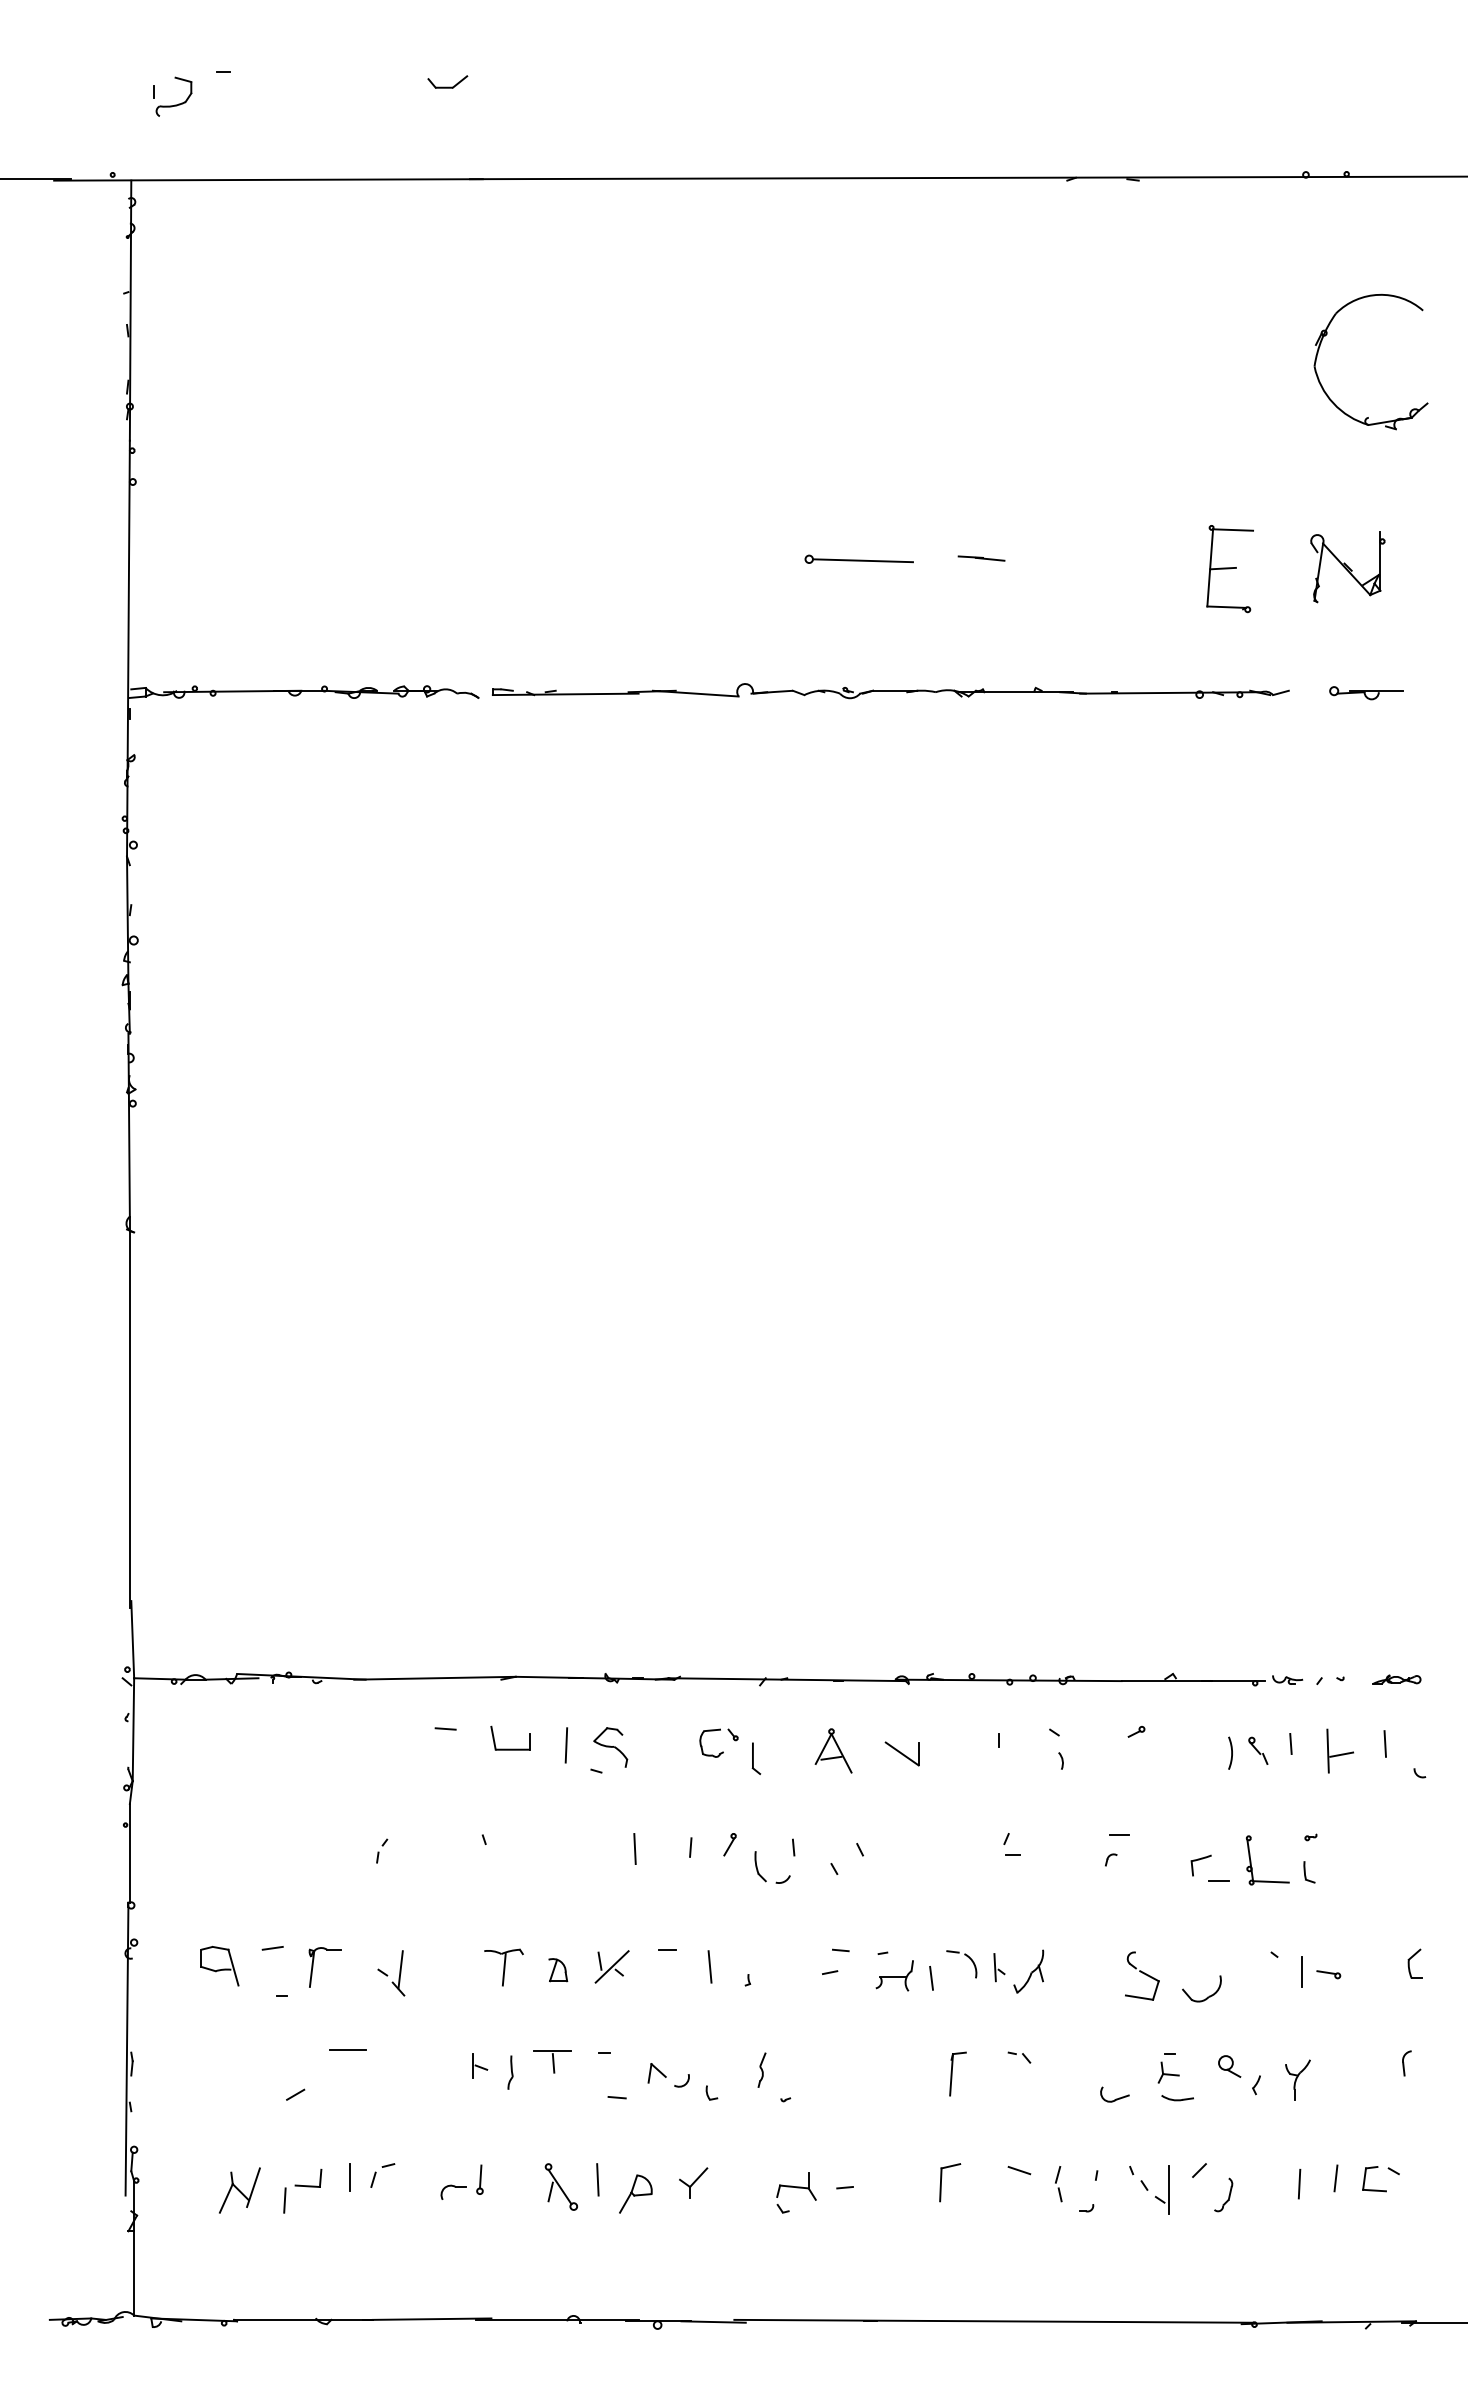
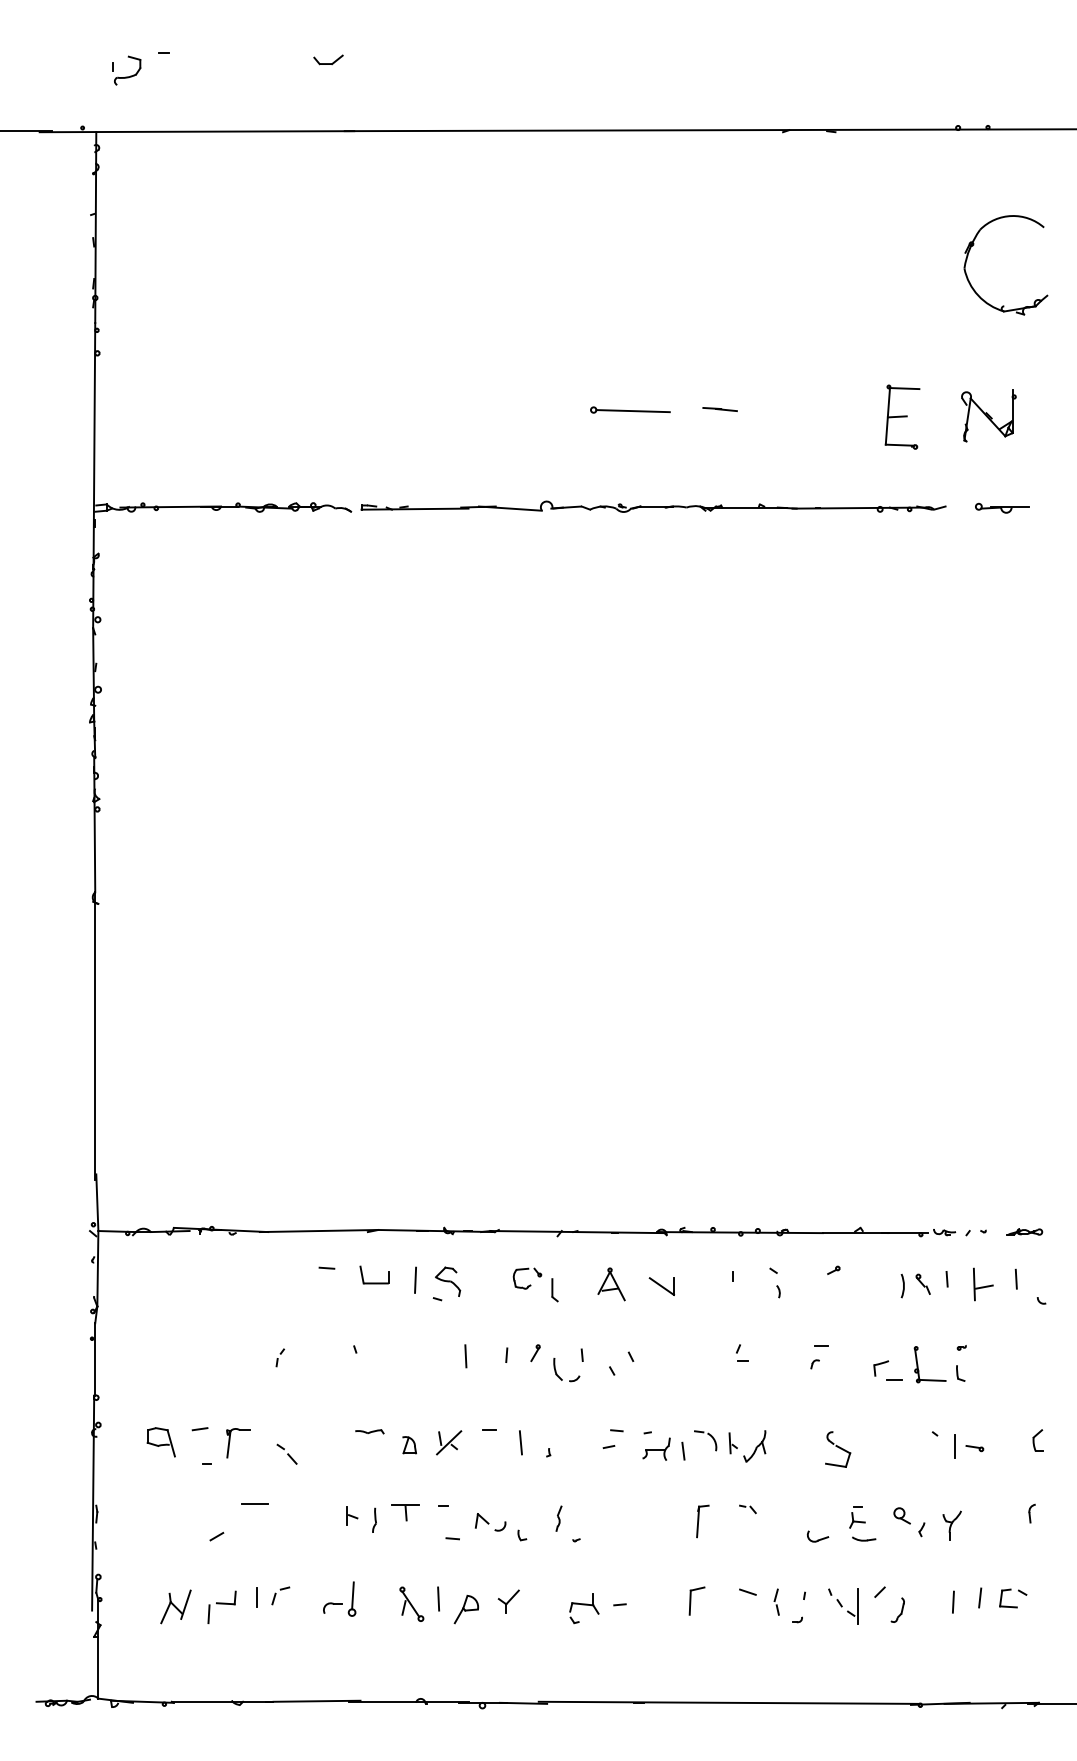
line: (400, 1969) -> (293, 1444), removed
line: (503, 1969) -> (369, 1444), removed
part: (1207, 1996) -> (885, 1464), removed
part: (479, 2179) -> (351, 1598), size x1.6

